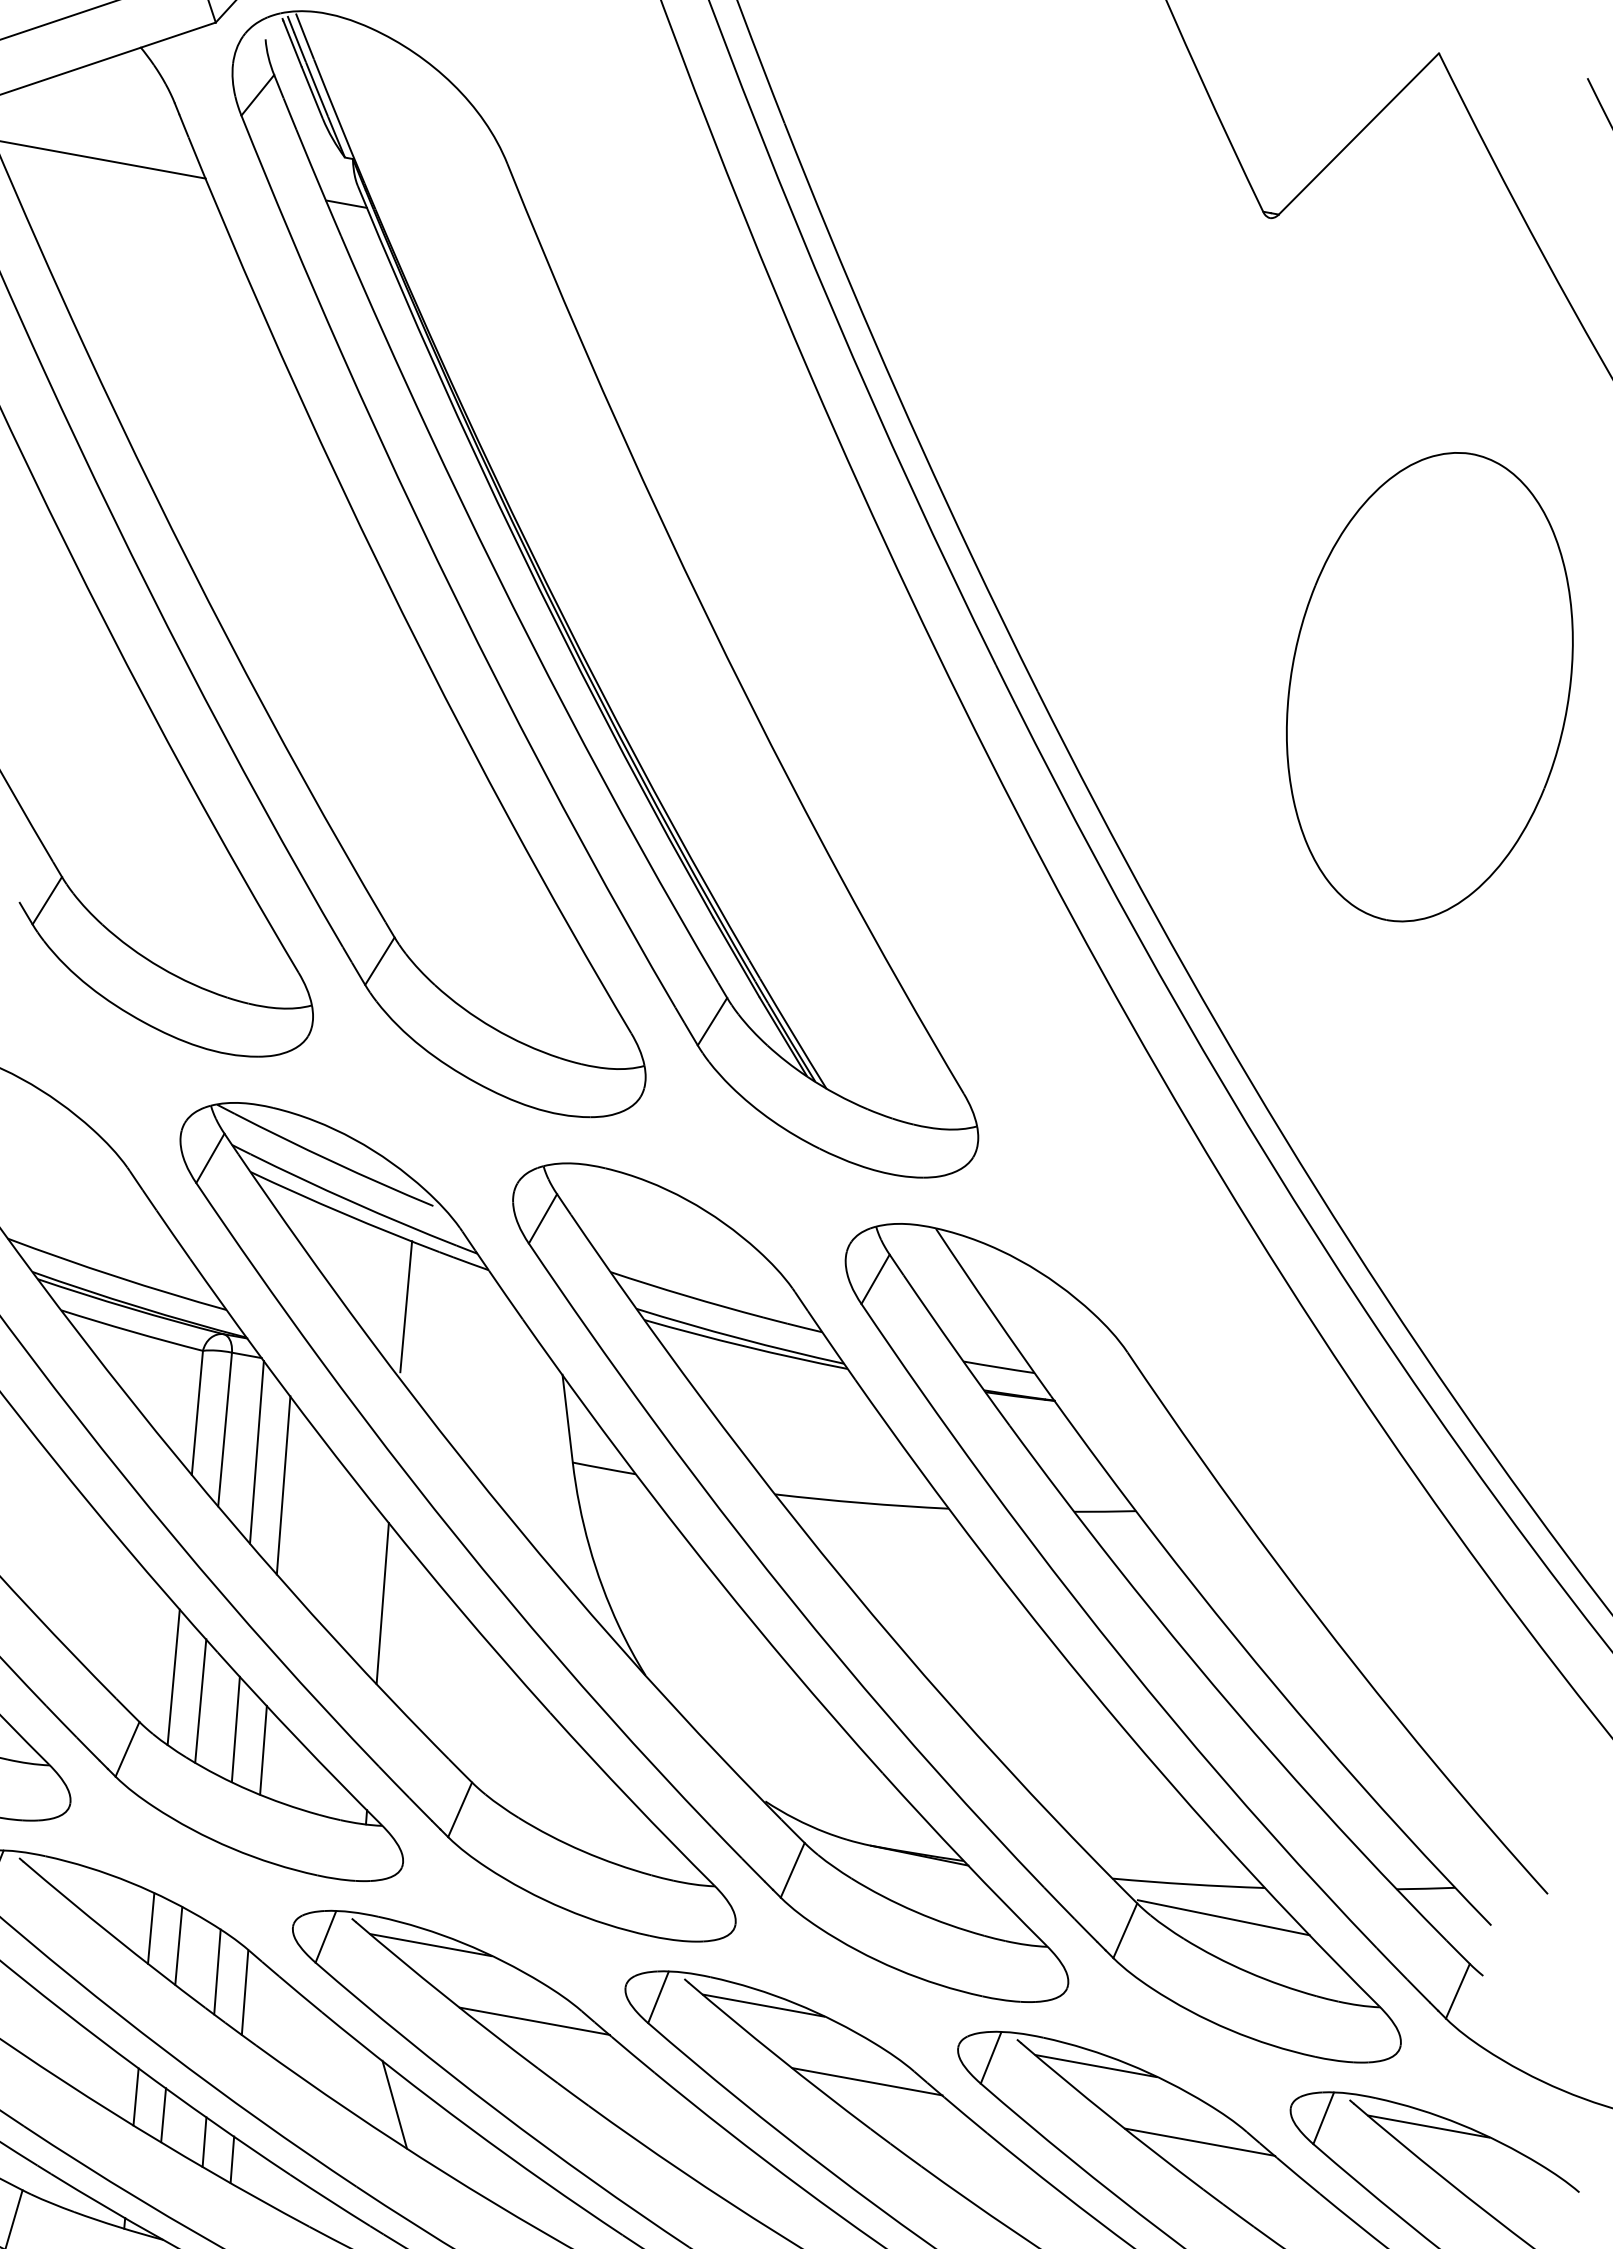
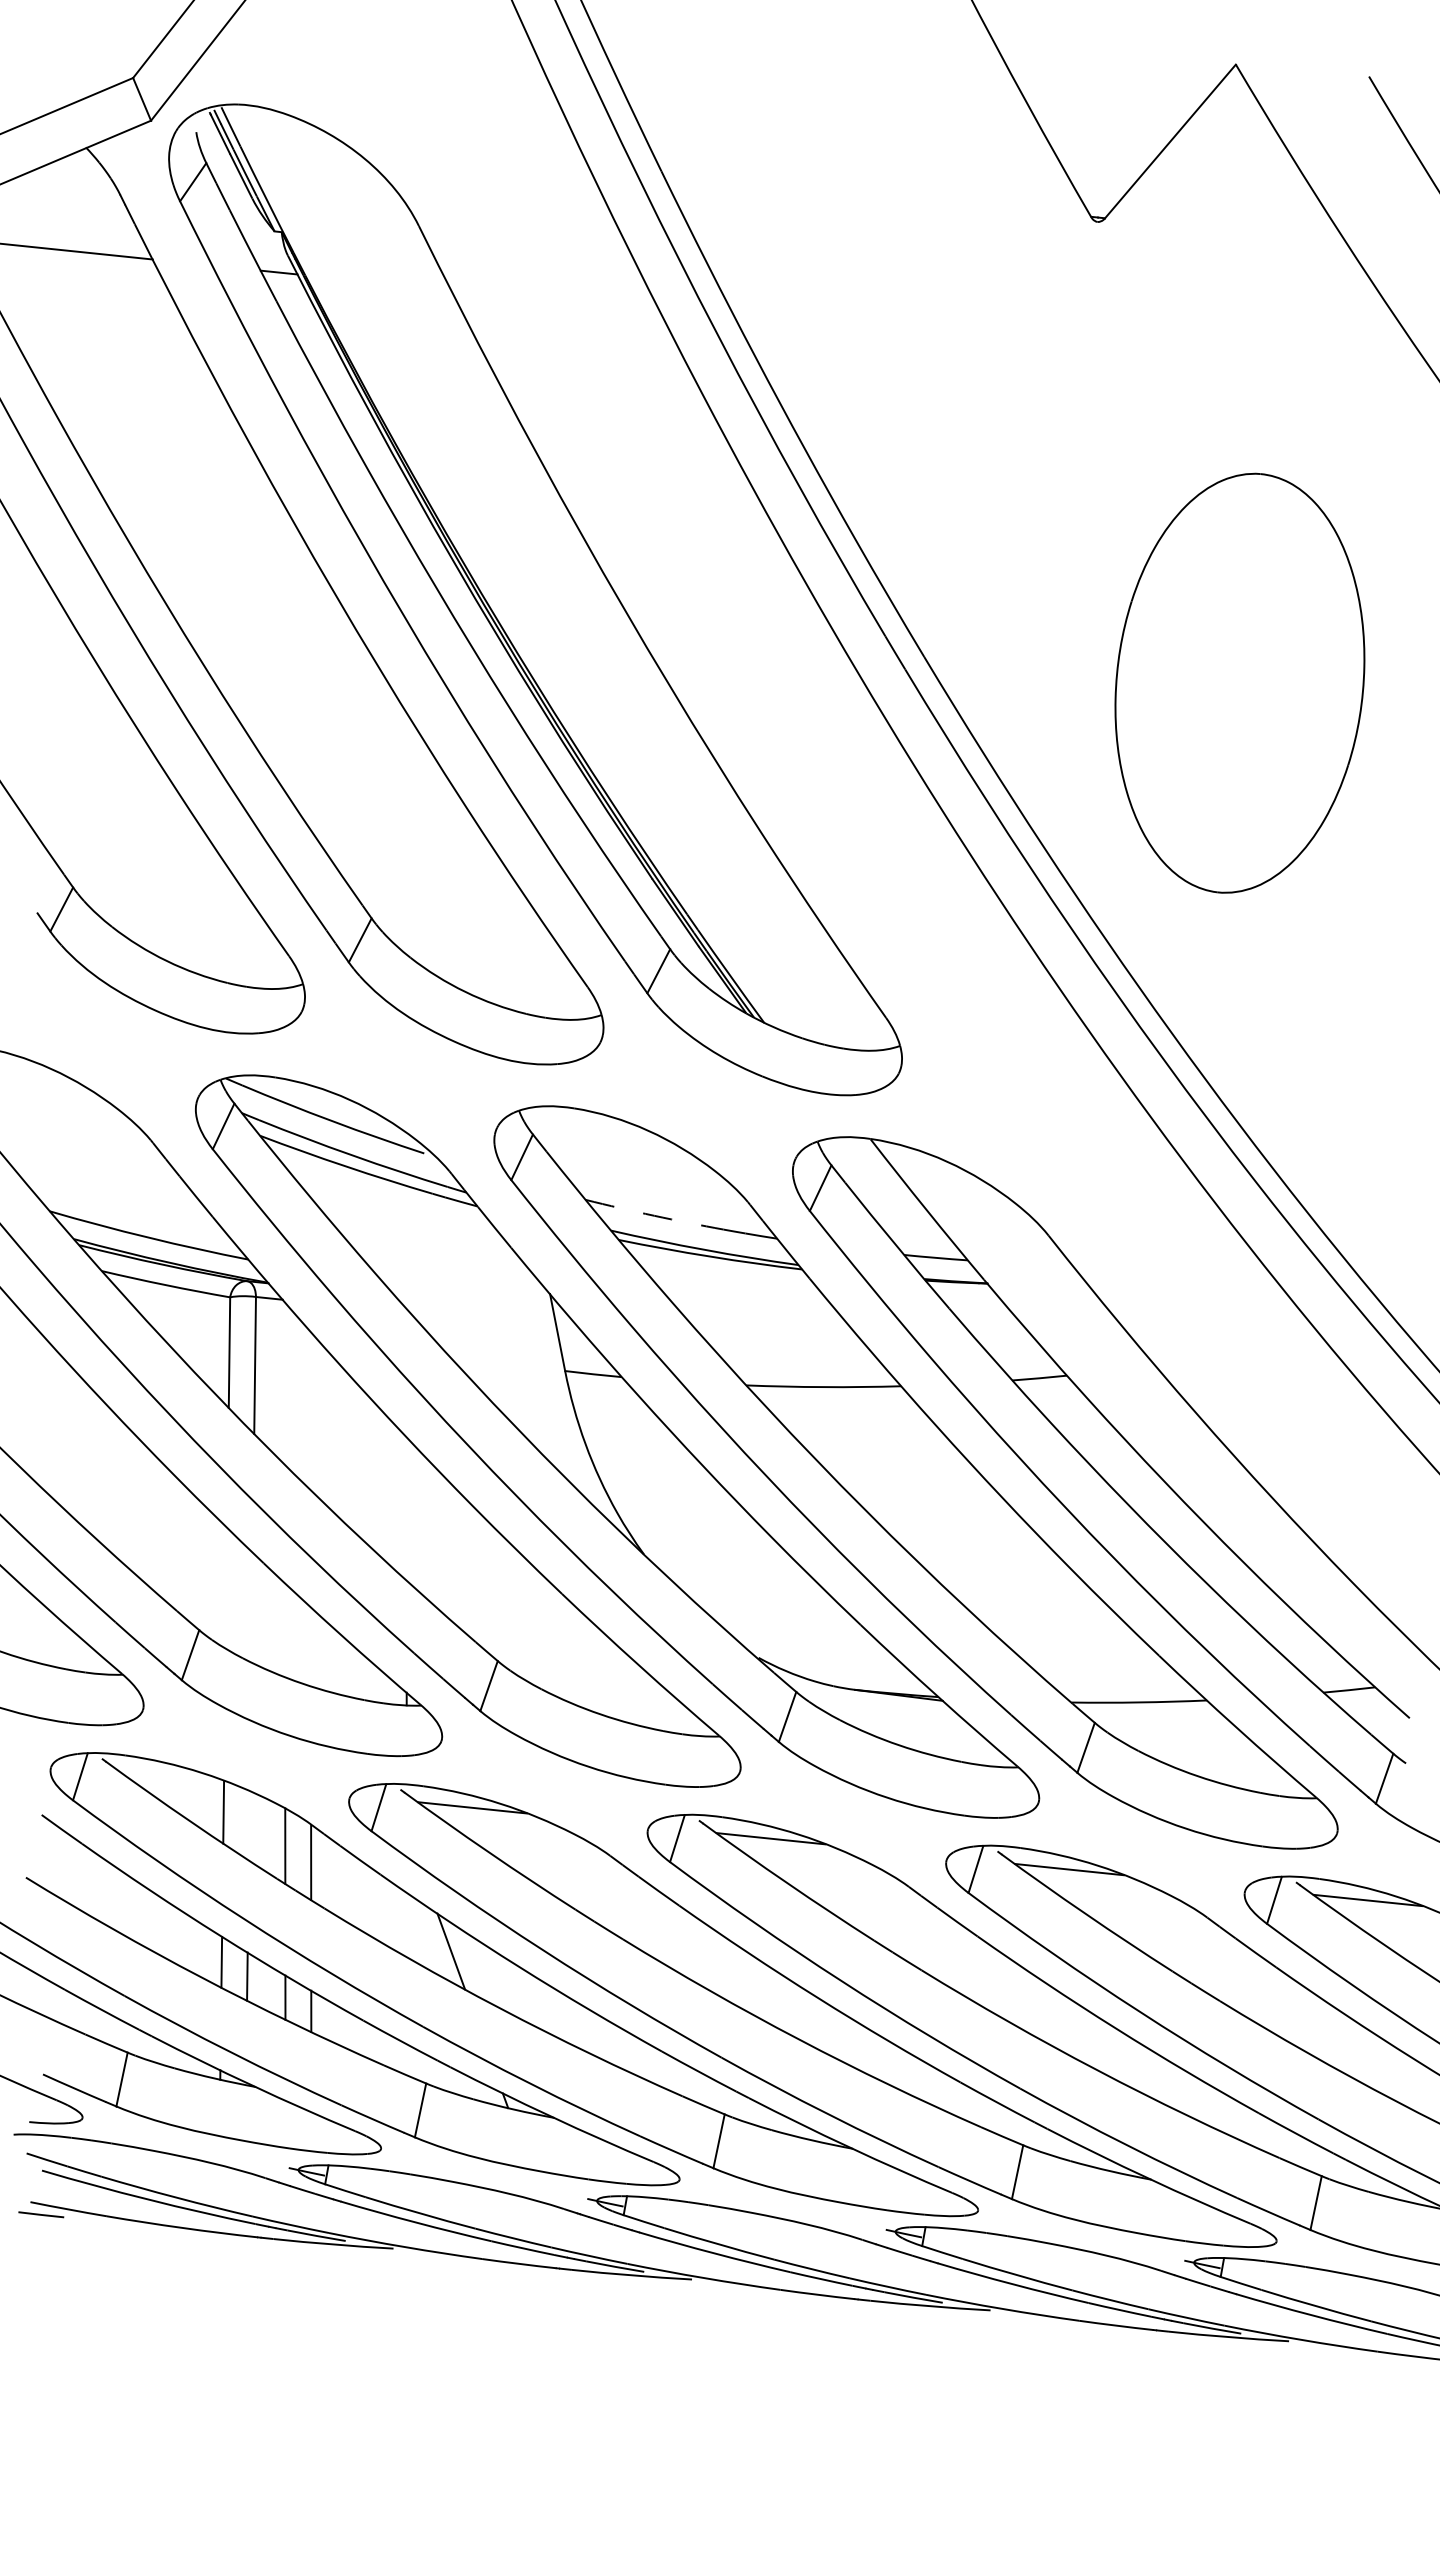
part: (1429, 686) -> (1239, 682), moved
arc: (686, 1295) -> (654, 1215), solid -> dashed
line: (405, 1306) -> (406, 1244), removed
line: (256, 1452) -> (284, 1383), removed
line: (283, 1484) -> (310, 1410), removed
line: (382, 1603) -> (406, 1508), removed
line: (173, 1677) -> (226, 1588), removed
line: (200, 1701) -> (251, 1607), removed
line: (236, 1729) -> (285, 1630), removed
line: (263, 1749) -> (310, 1646), removed
line: (1223, 1917) -> (1172, 1729), removed
line: (177, 1945) -> (248, 1825), removed
line: (534, 2021) -> (569, 1868), removed
line: (866, 2082) -> (867, 1899), removed
line: (1199, 2141) -> (1166, 1929), removed

